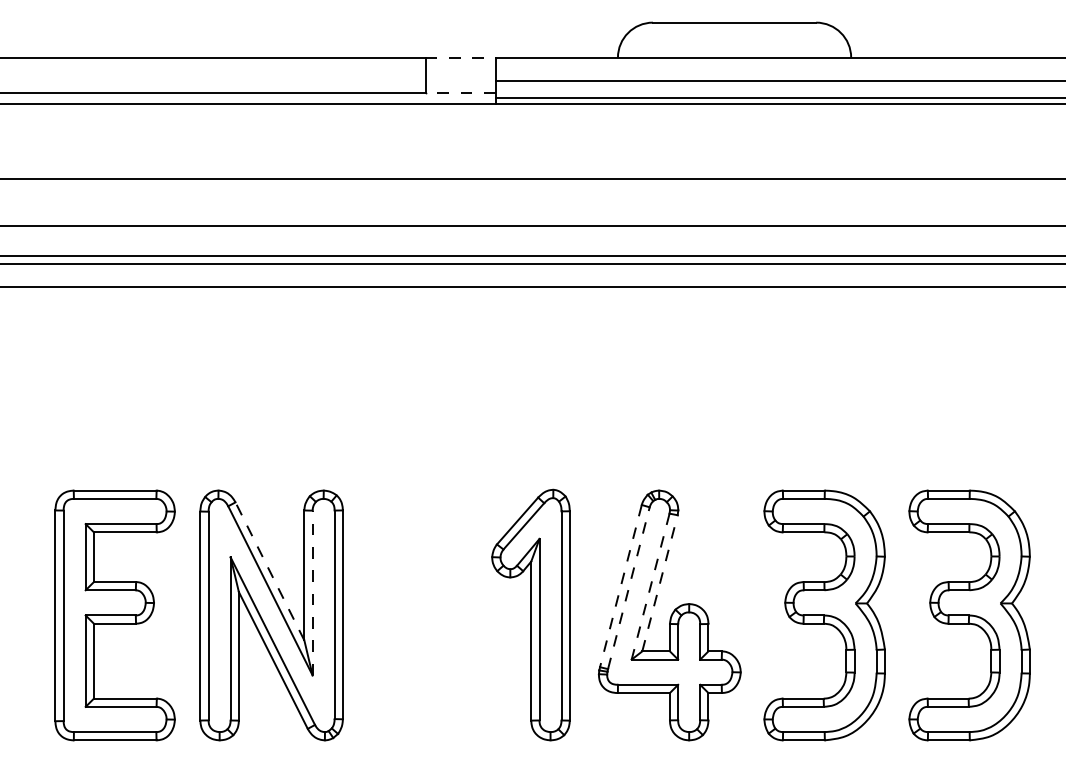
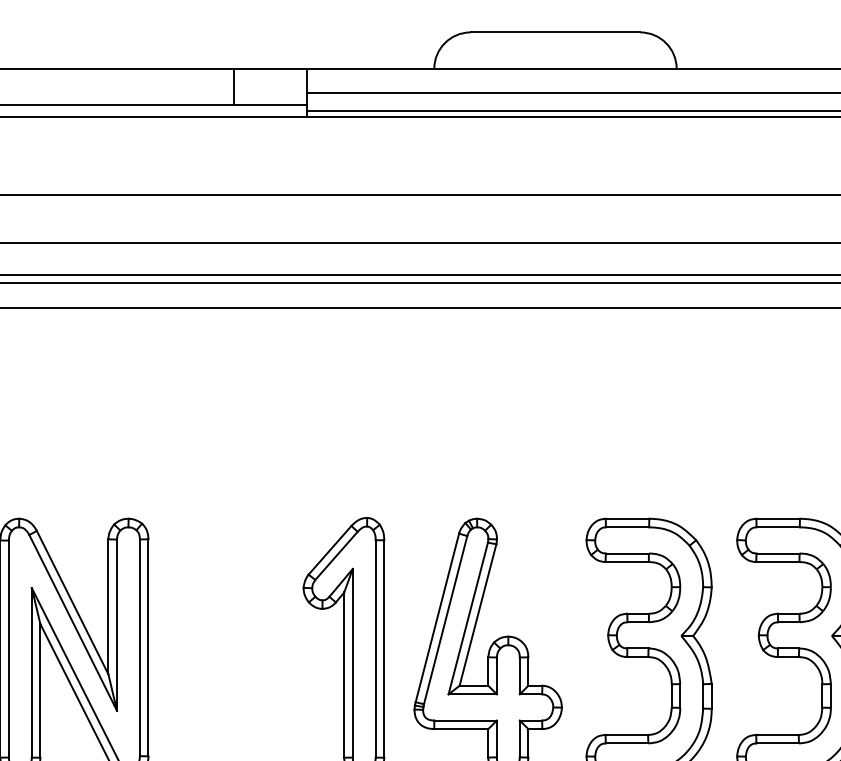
line: (460, 57) -> (270, 68), dashed -> solid
line: (460, 92) -> (270, 104), dashed -> solid
line: (269, 570) -> (72, 601), dashed -> solid
line: (660, 582) -> (478, 614), dashed -> solid
line: (620, 586) -> (436, 618), dashed -> solid
line: (650, 587) -> (468, 619), dashed -> solid
line: (628, 588) -> (445, 620), dashed -> solid
line: (312, 592) -> (116, 624), dashed -> solid

